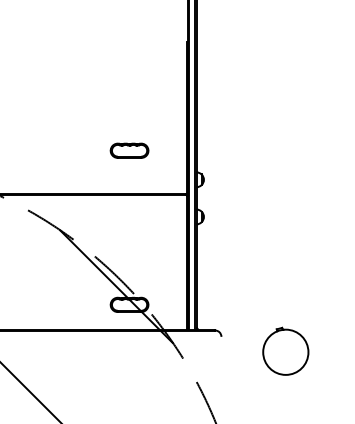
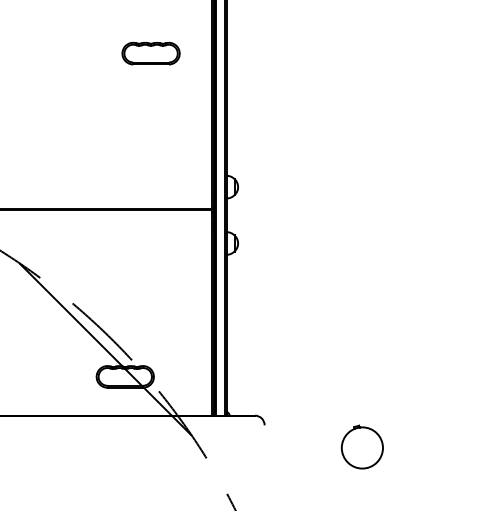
part: (129, 150) -> (150, 53), moved
part: (285, 350) -> (361, 446), size x0.6

